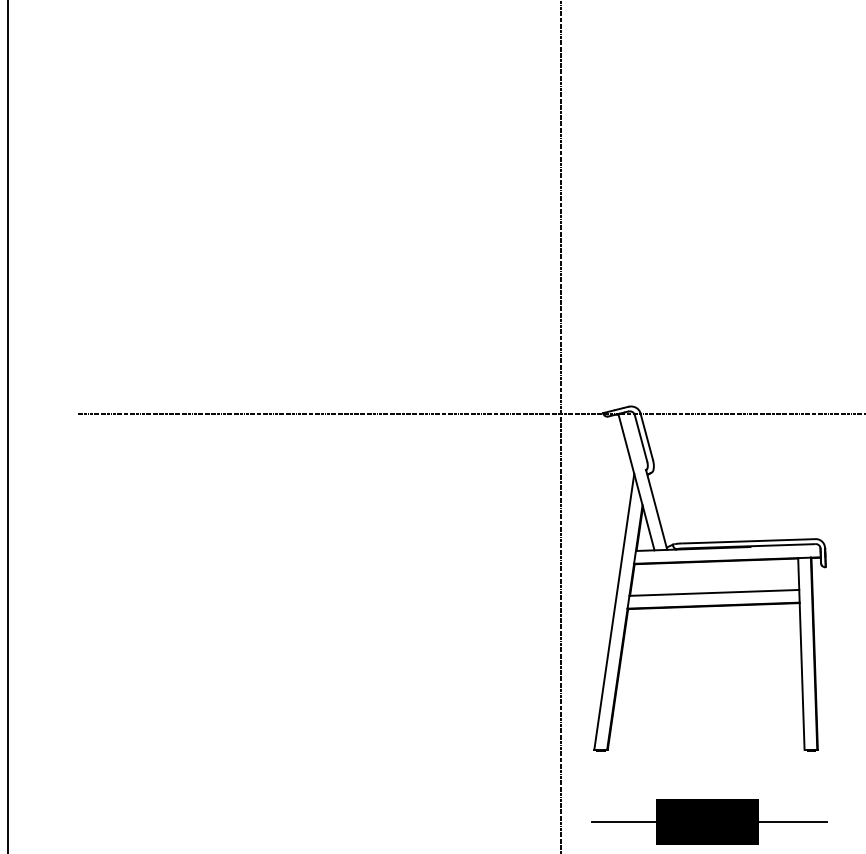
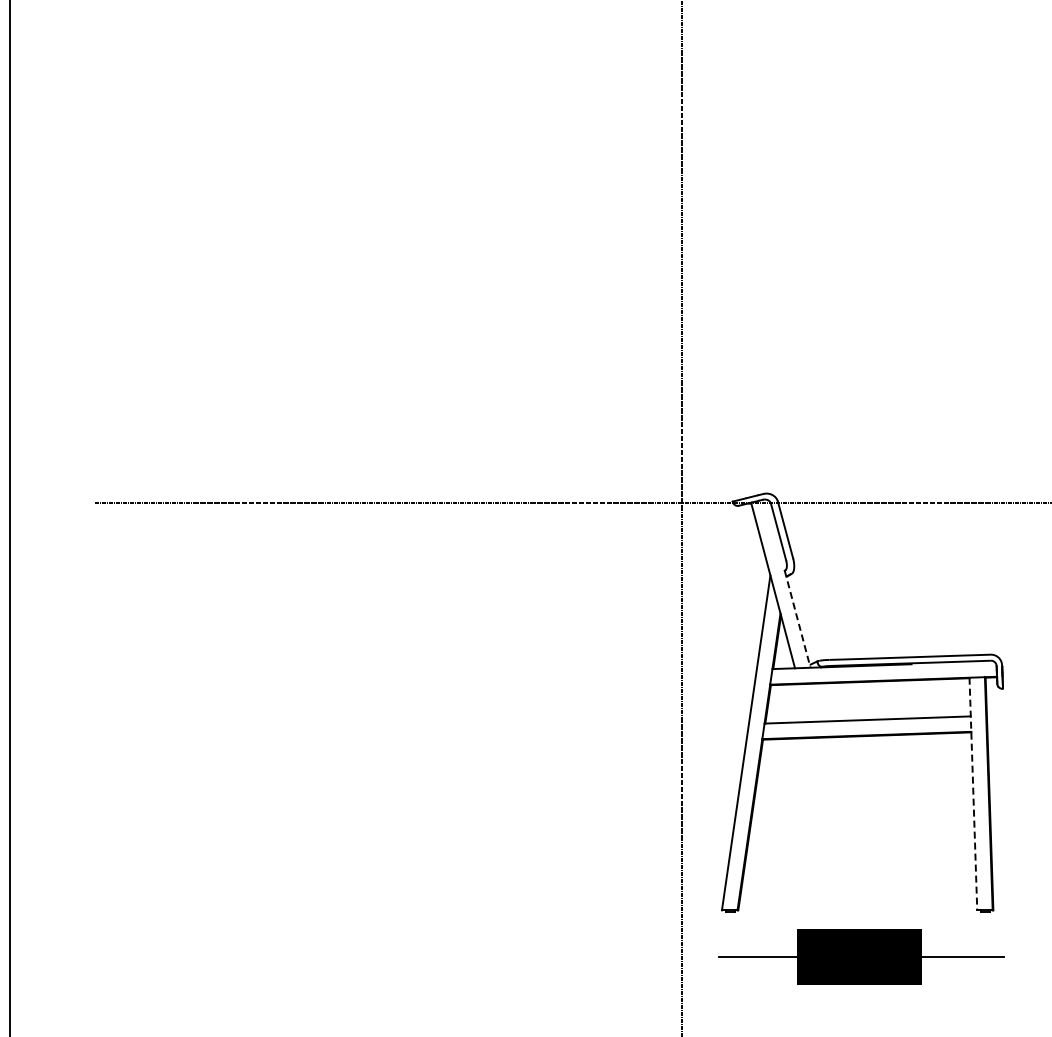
line: (656, 510) -> (797, 619), solid -> dashed
line: (801, 654) -> (973, 794), solid -> dashed
part: (709, 821) -> (861, 956), moved

